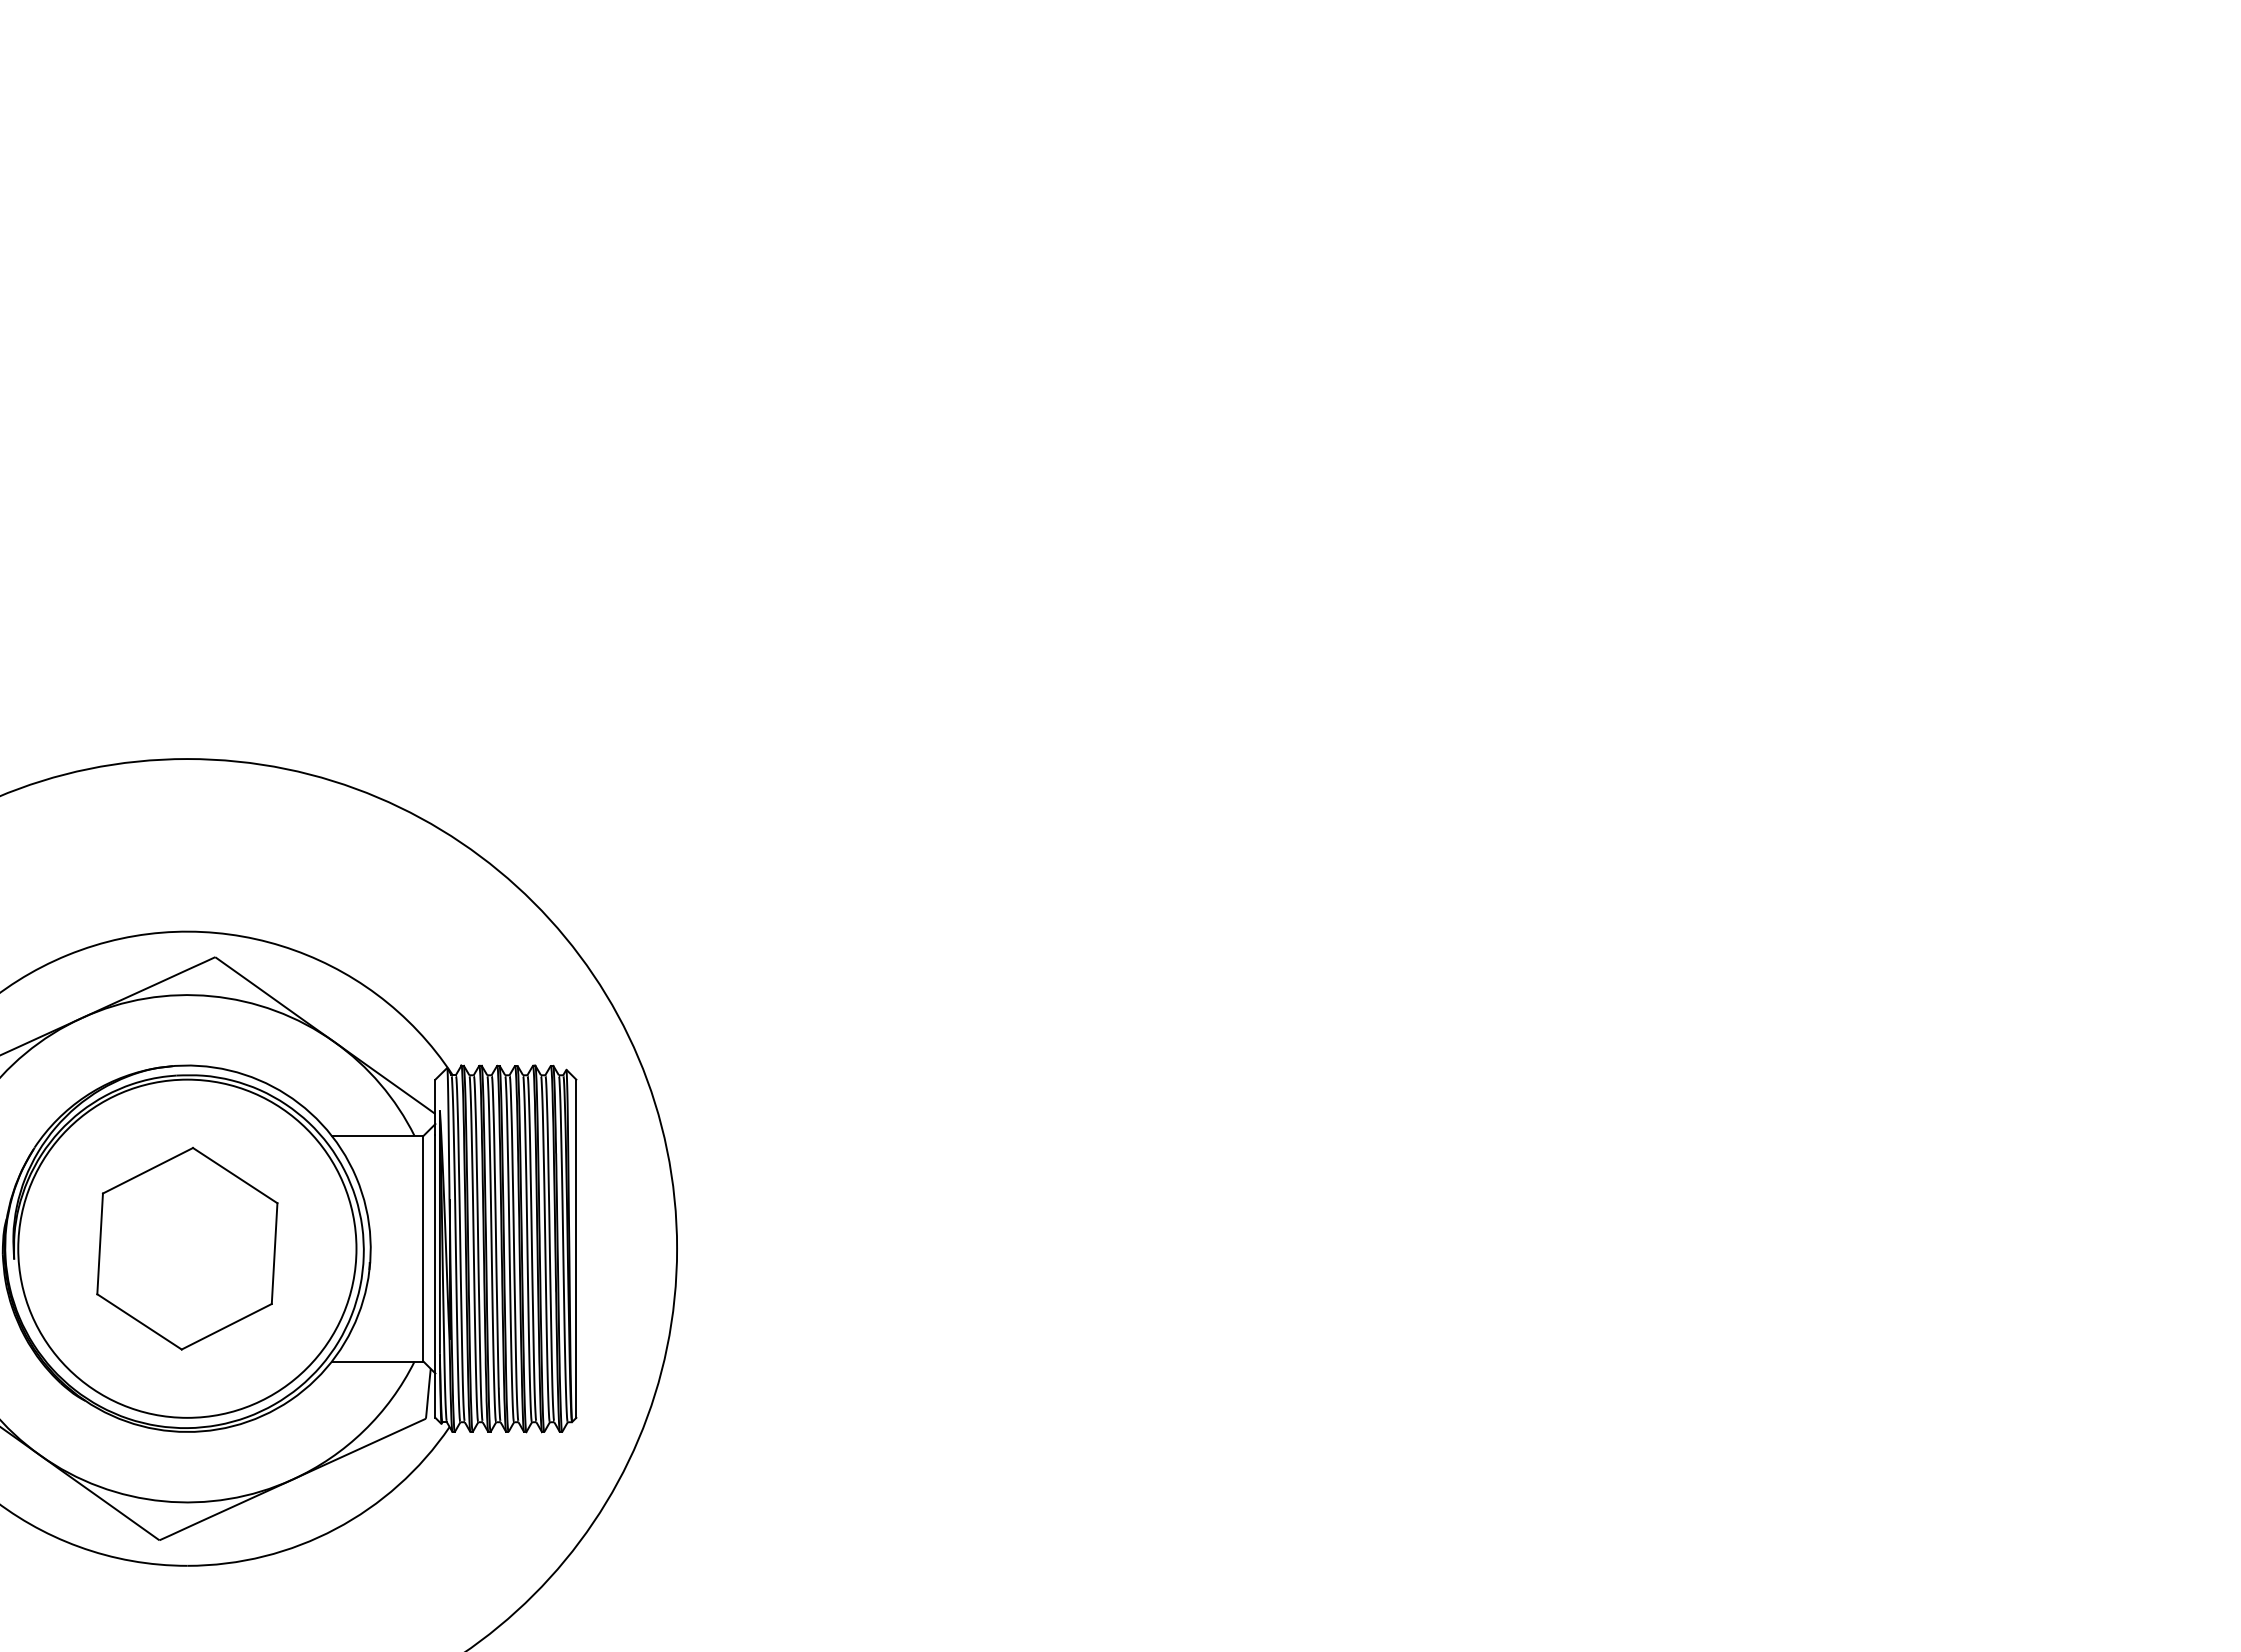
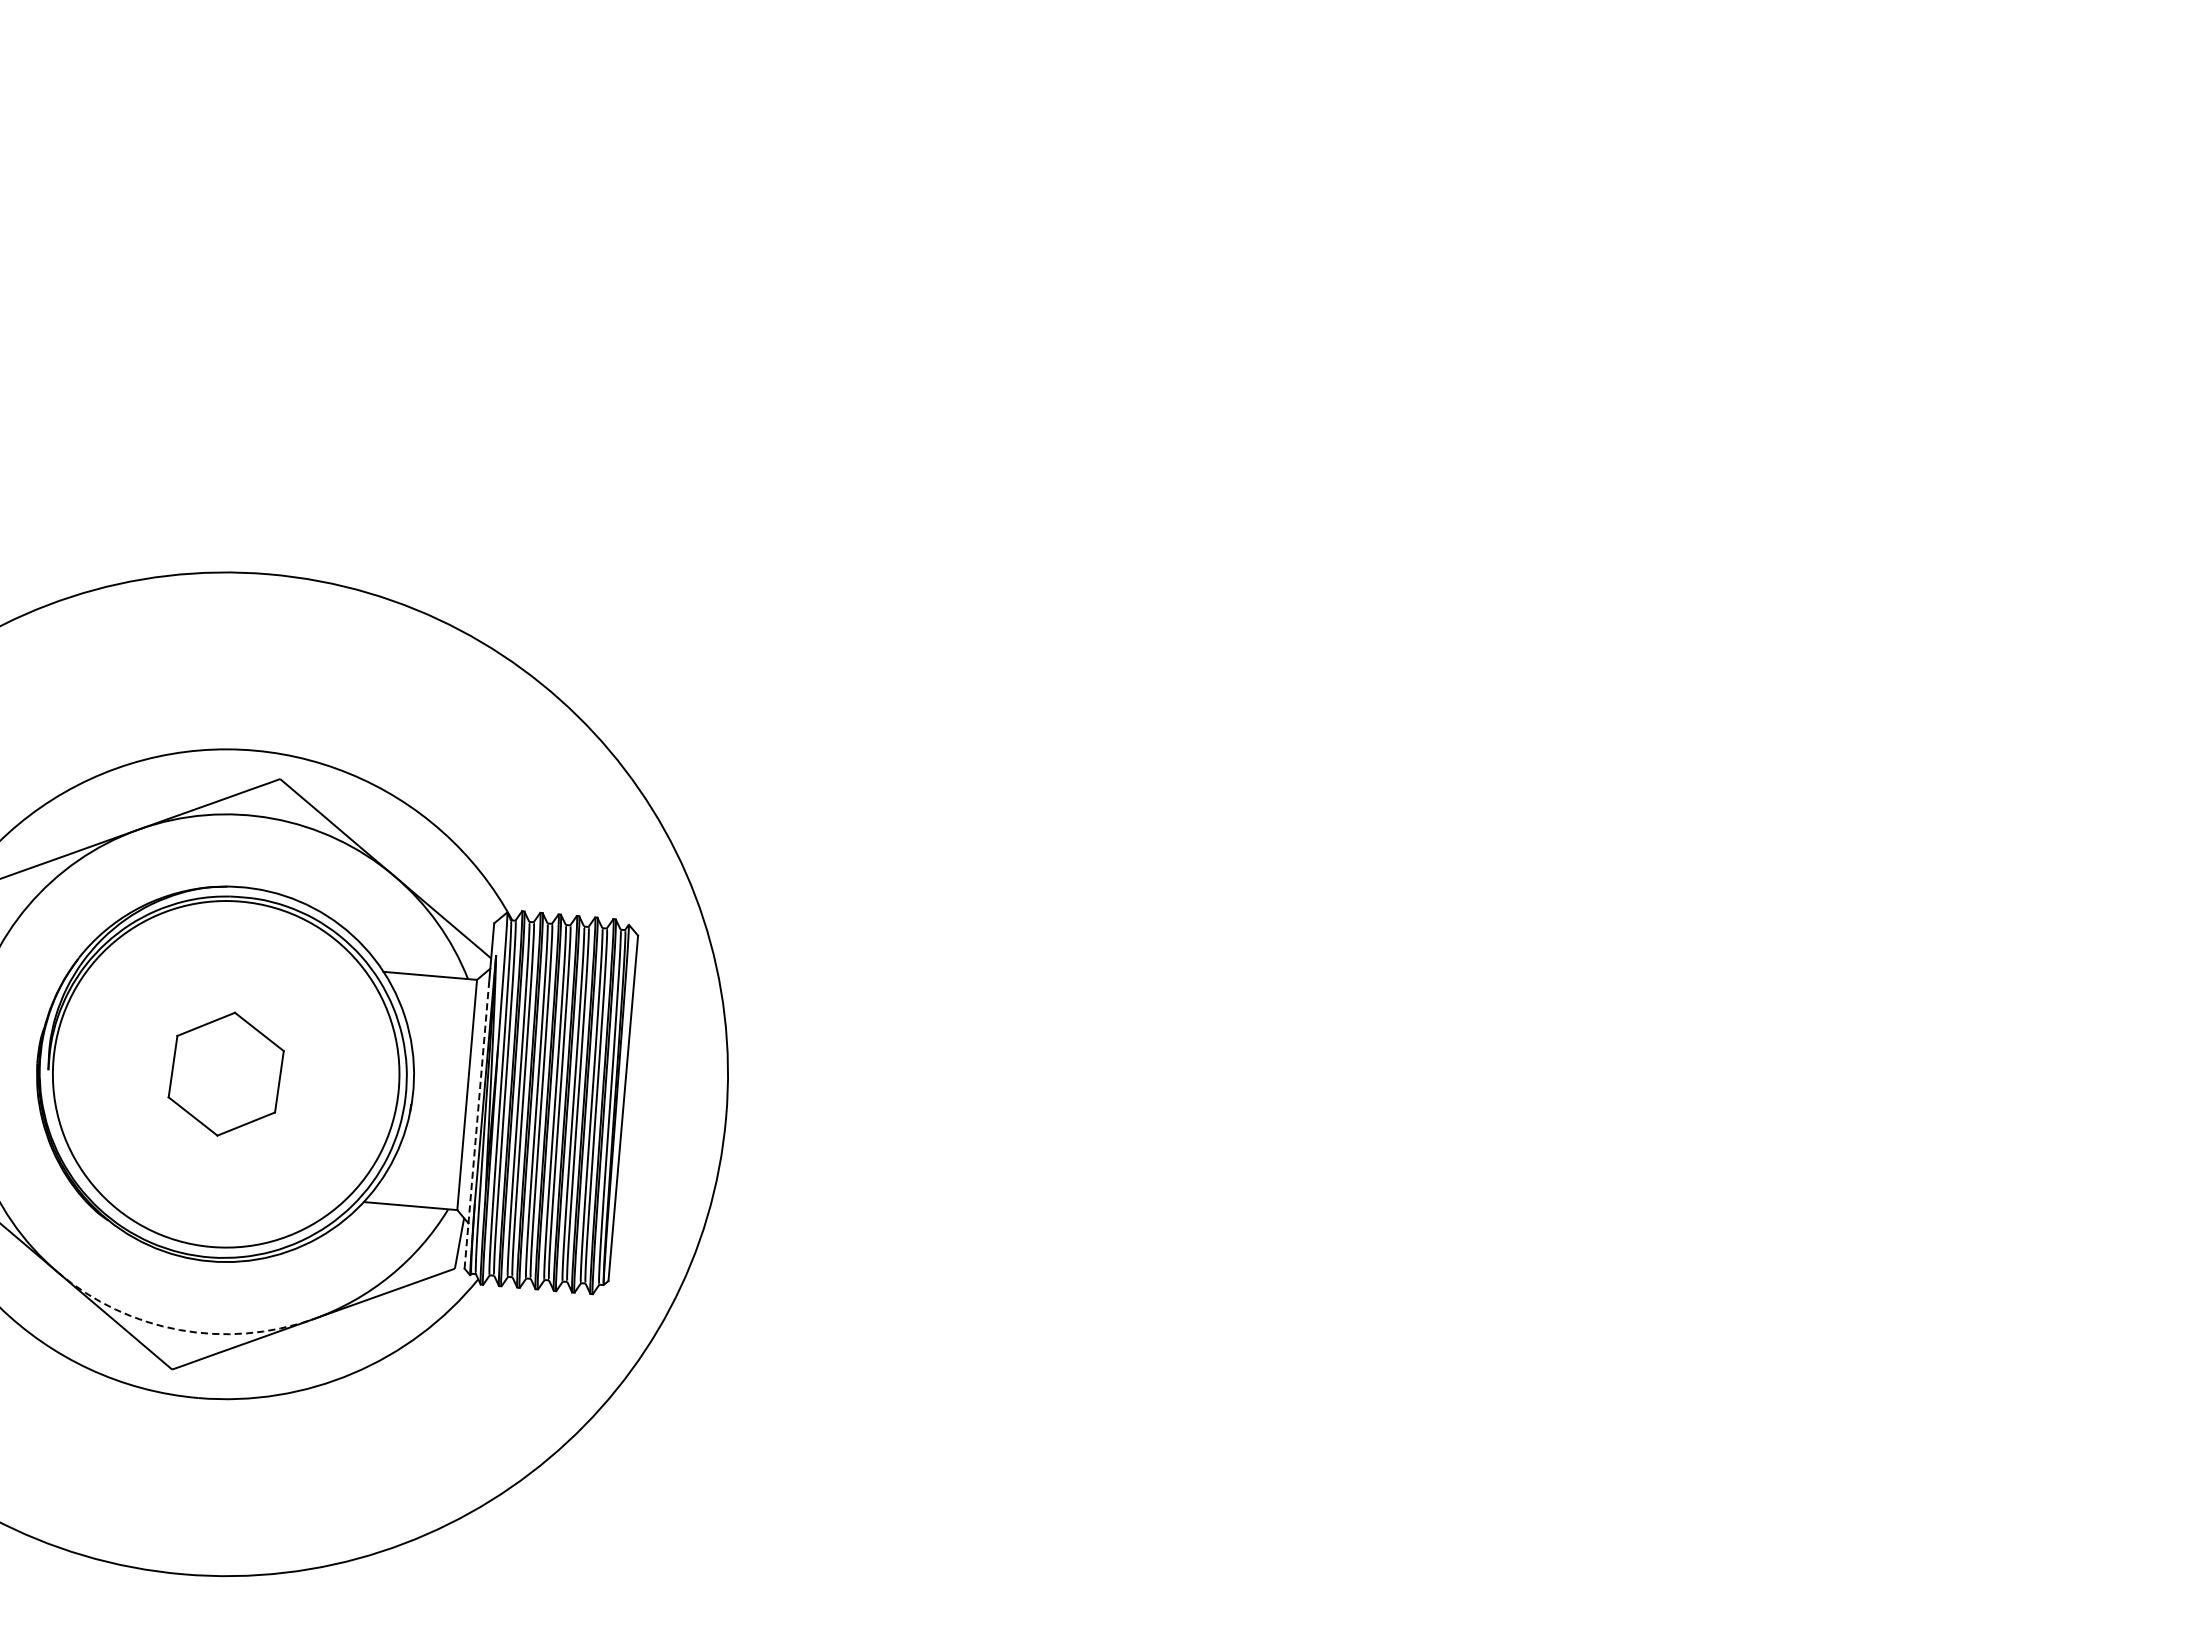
part: (187, 1248) -> (226, 1074), size x0.6
line: (435, 1275) -> (477, 1123), solid -> dashed
arc: (163, 1501) -> (179, 1330), solid -> dashed

